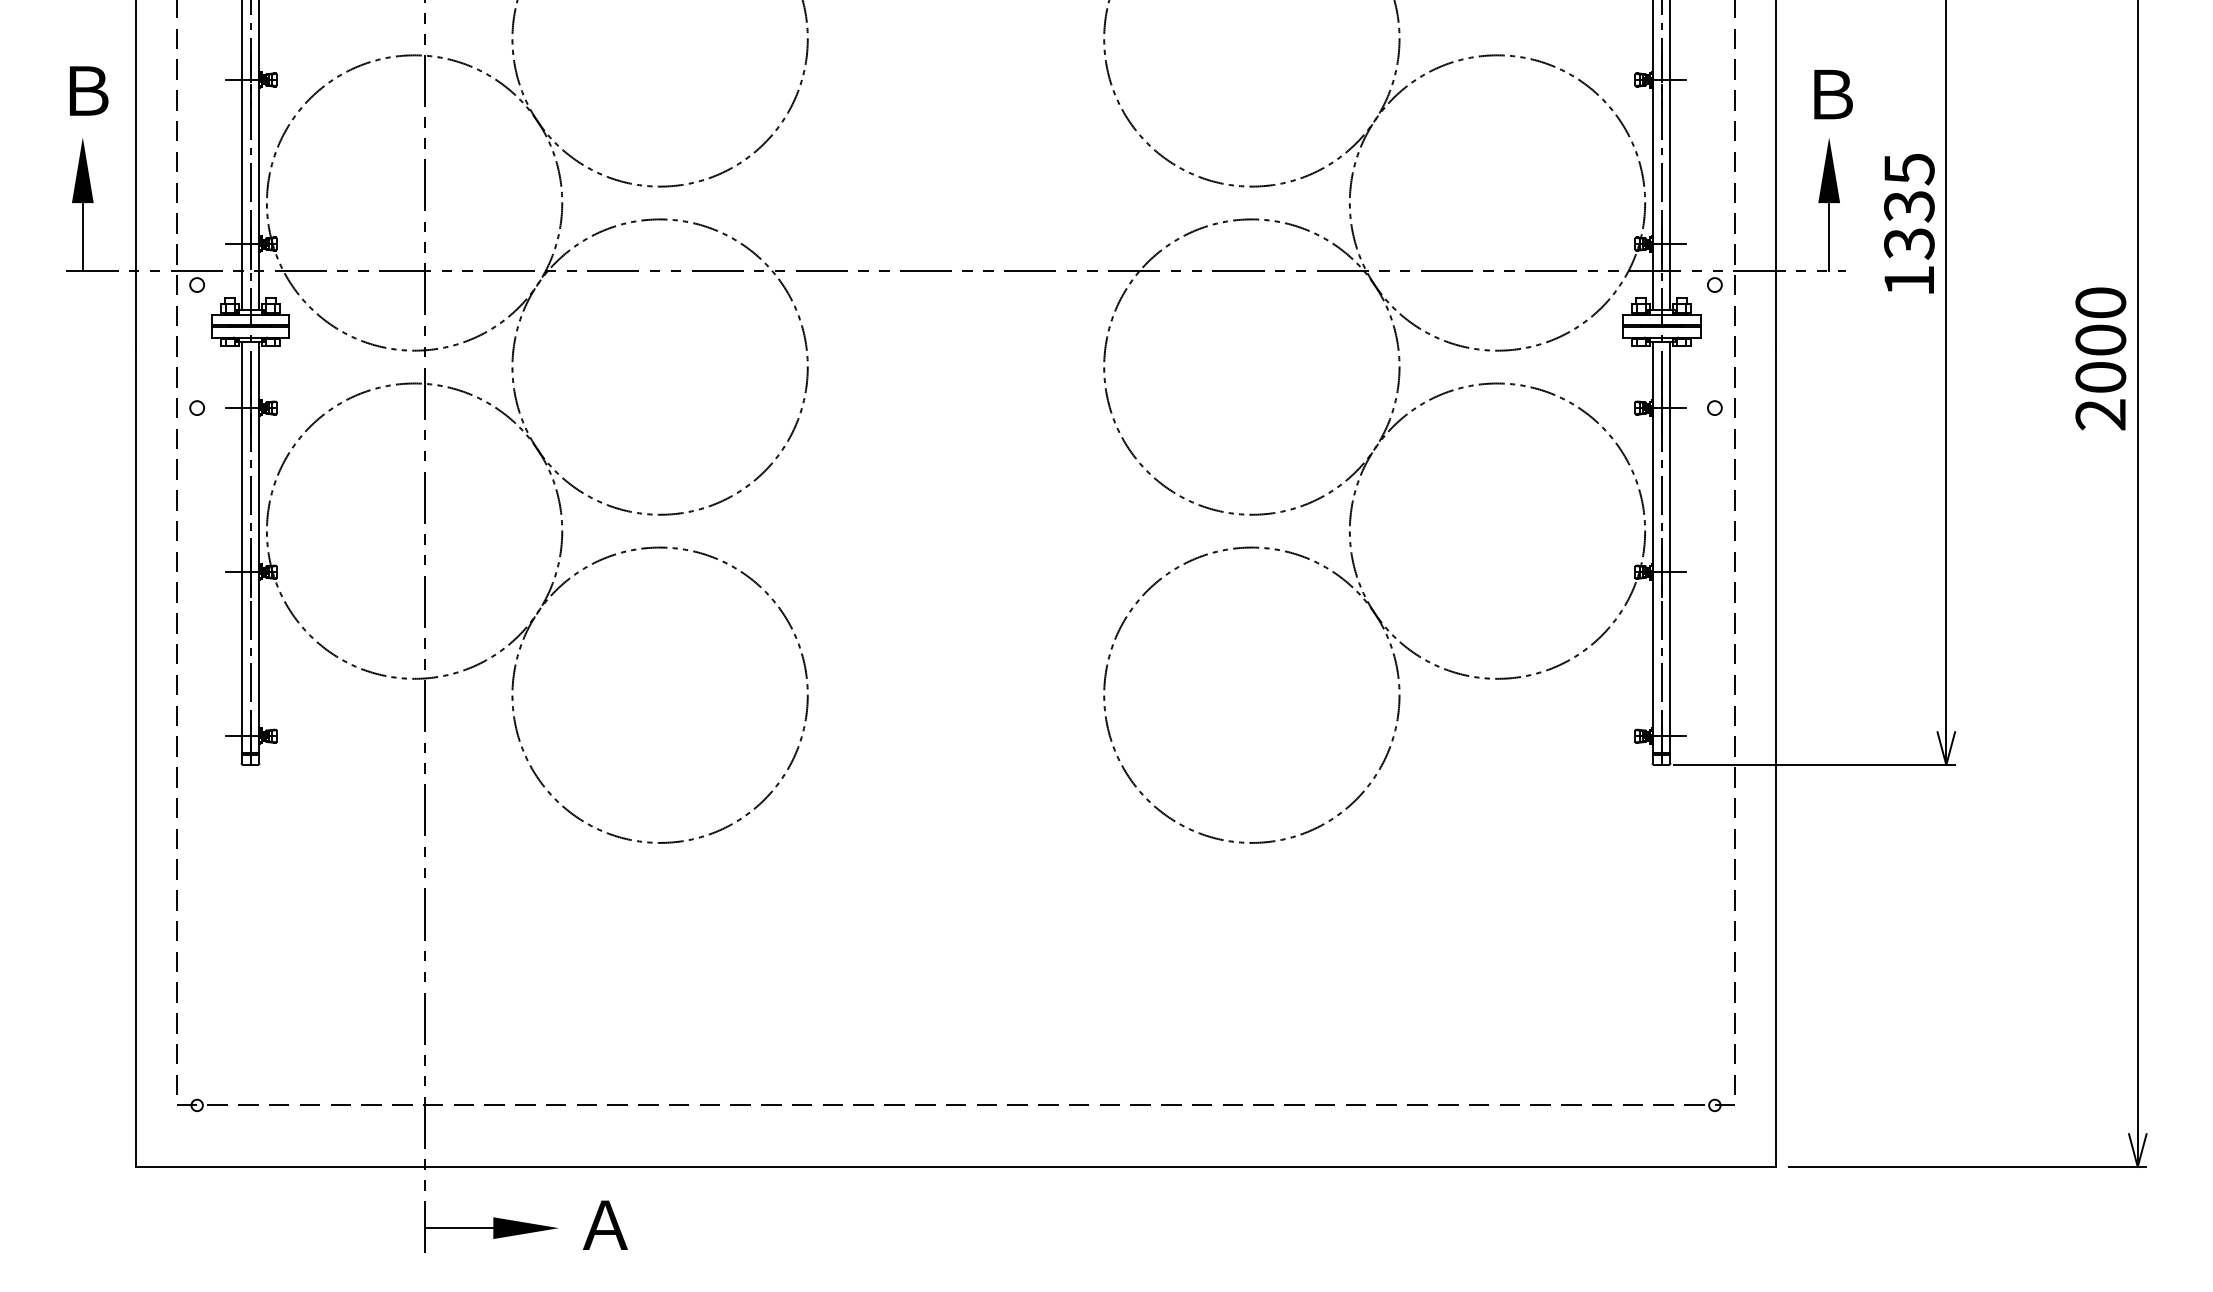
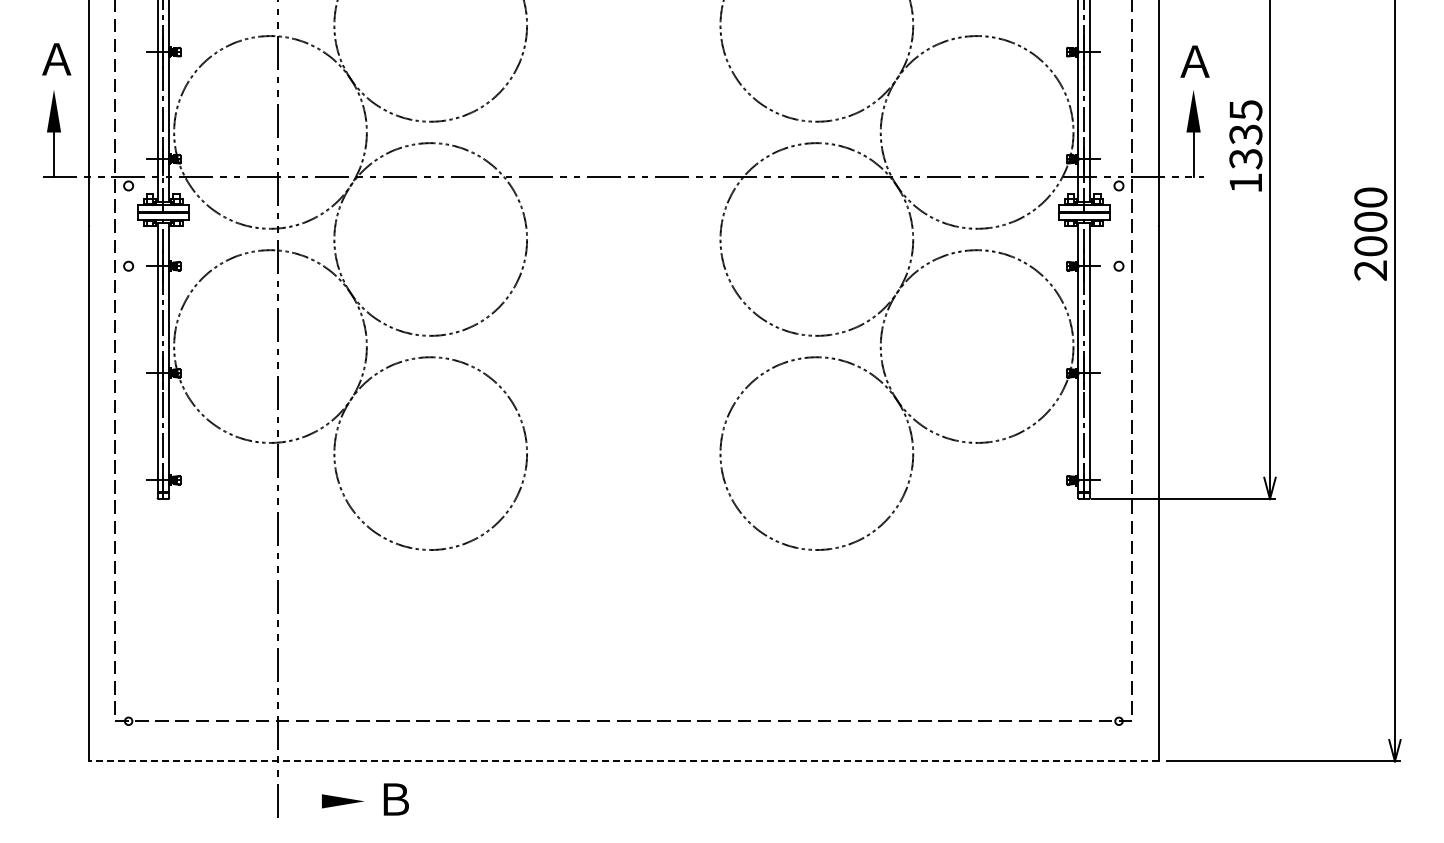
text: (86, 91) -> (56, 59), Ｂ -> Ａ
text: (1830, 94) -> (1194, 61), Ｂ -> Ａ
line: (955, 1167) -> (623, 761), solid -> dashed
text: (604, 1225) -> (394, 799), Ａ -> Ｂ
line: (459, 1228) -> (299, 801), removed

